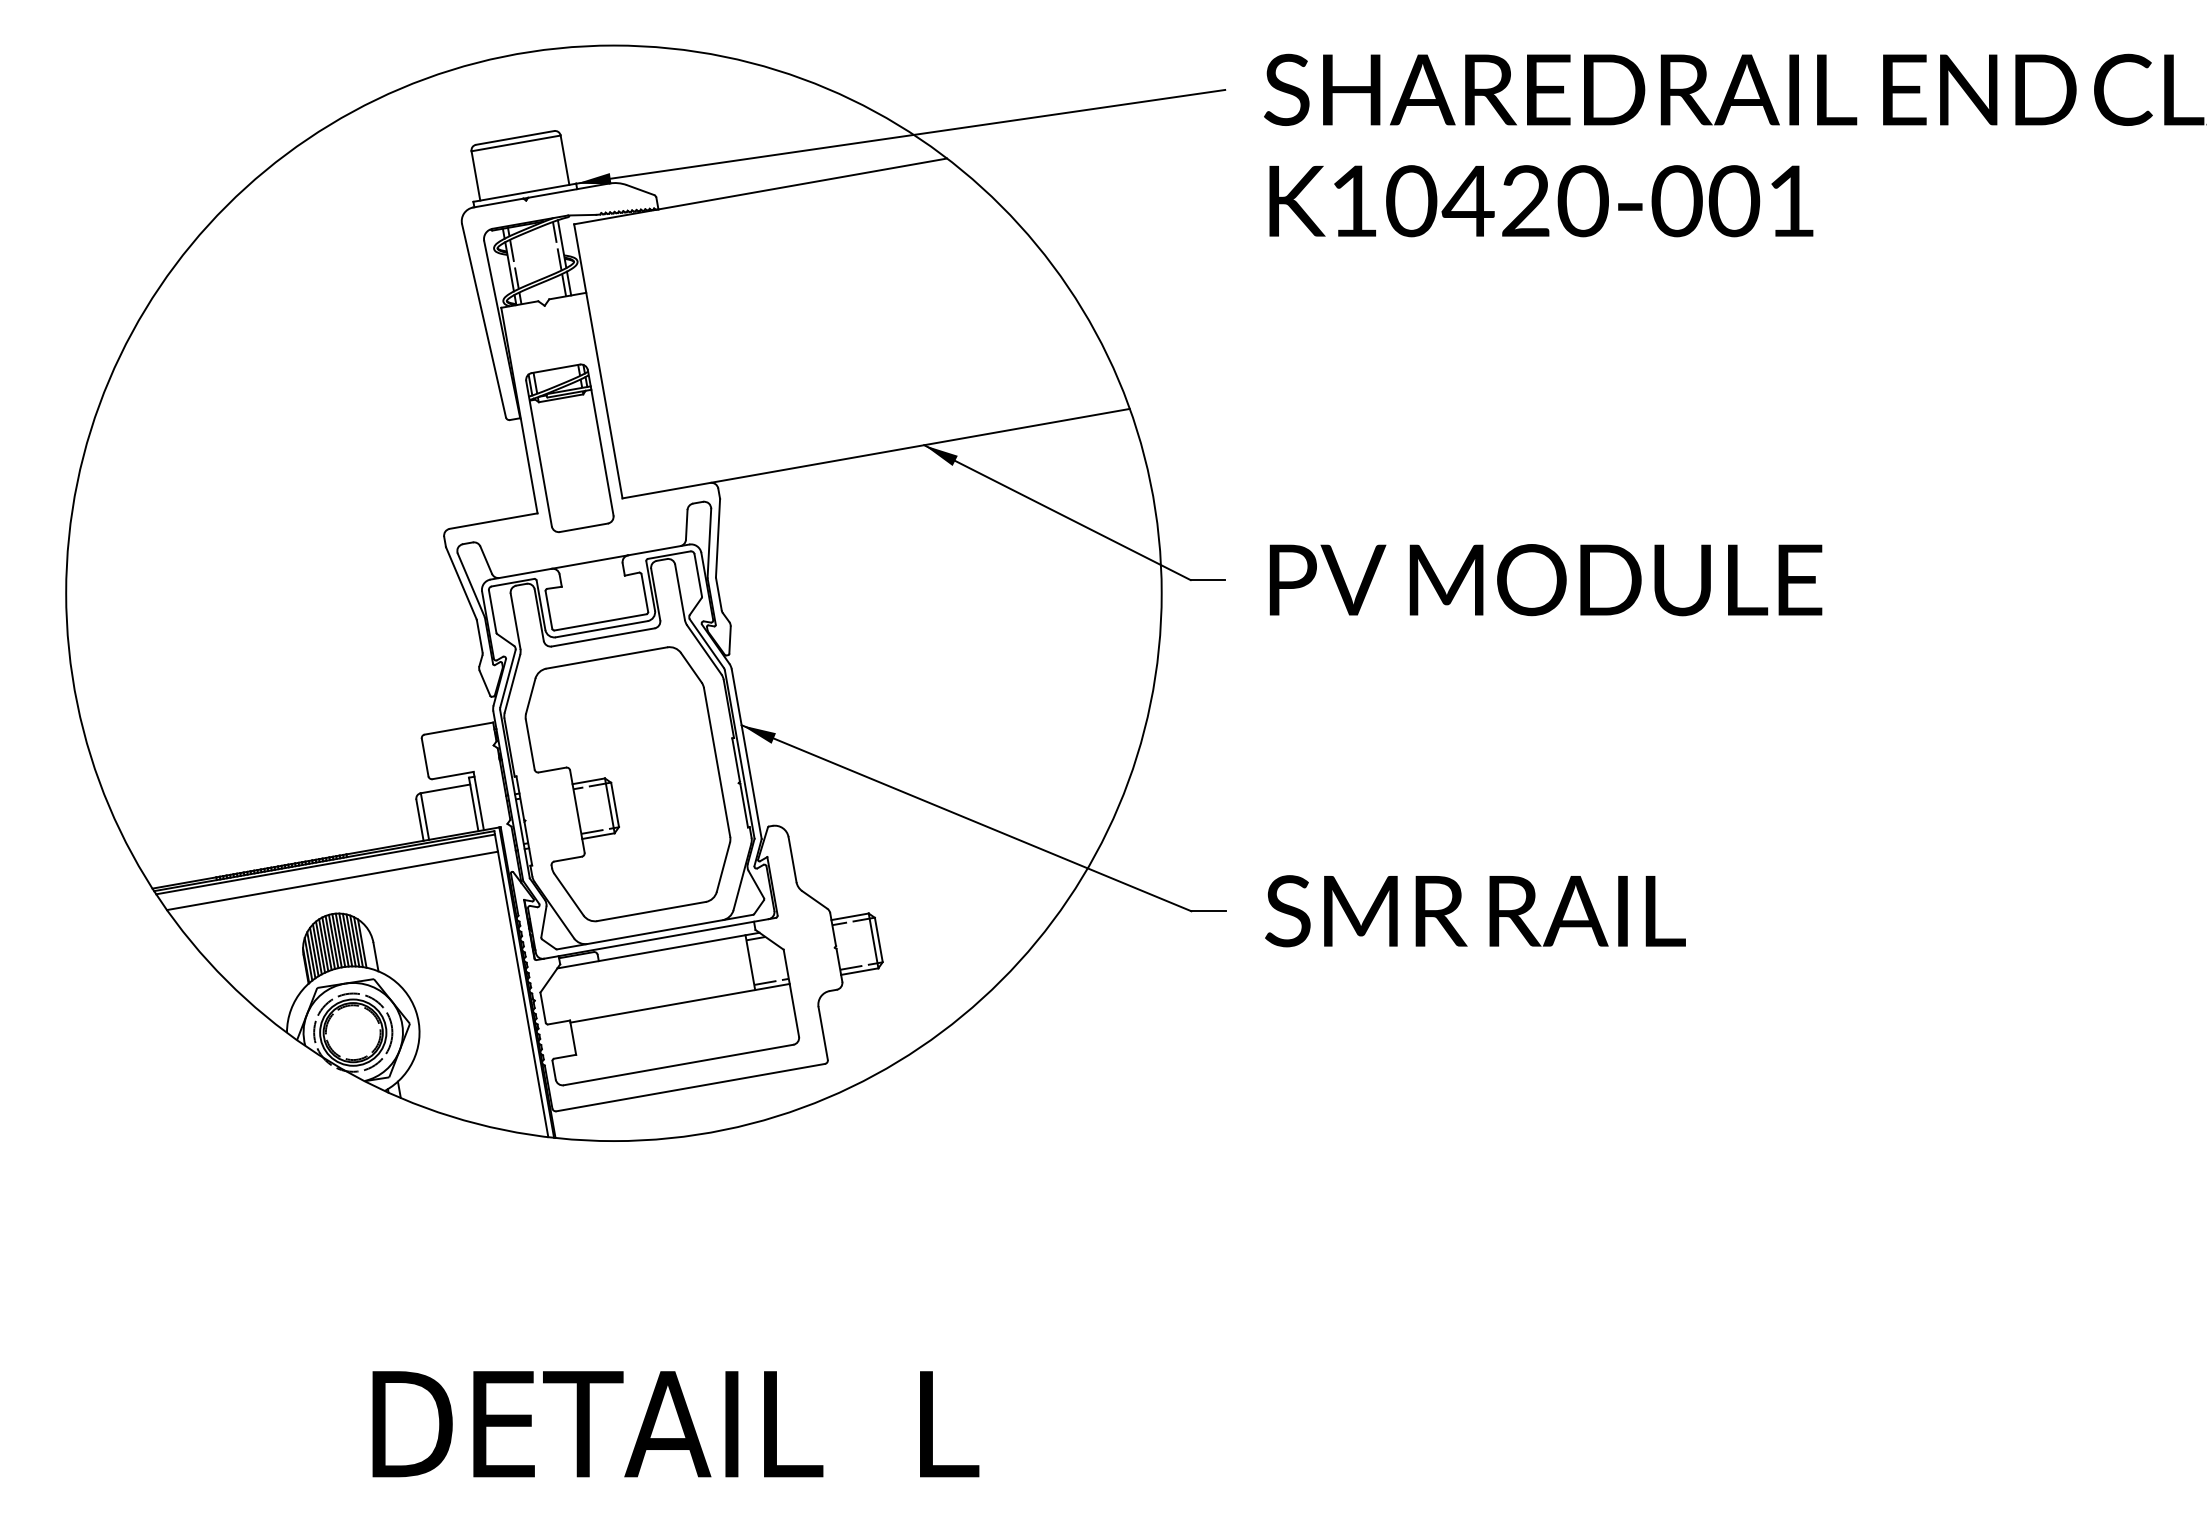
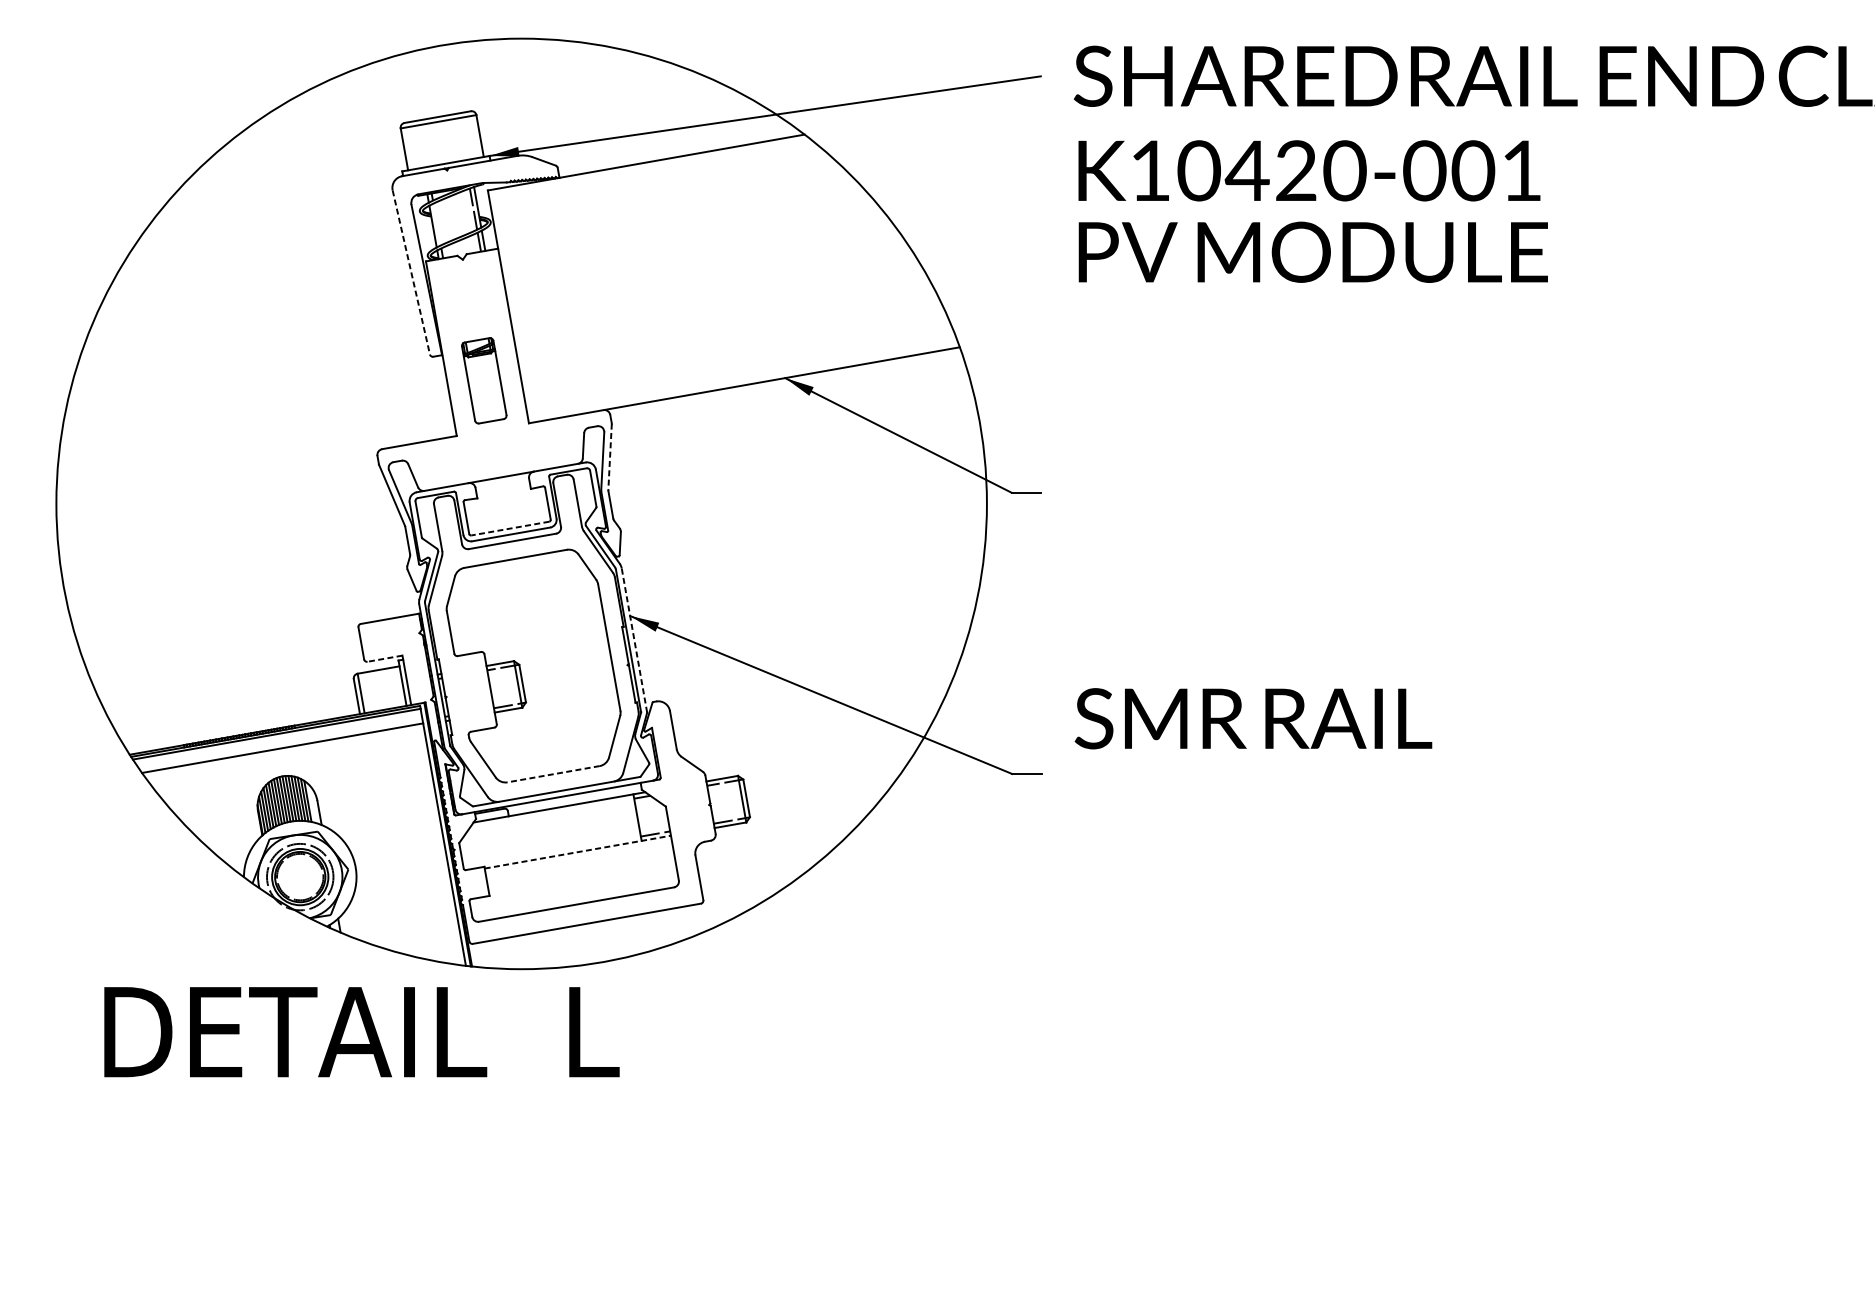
line: (514, 264) -> (437, 224), removed
line: (484, 321) -> (411, 273), solid -> dashed
part: (569, 448) -> (483, 380), size x0.6
line: (718, 538) -> (610, 457), solid -> dashed
text: (1545, 580) -> (1312, 252), moved
line: (600, 622) -> (510, 528), solid -> dashed
line: (746, 753) -> (634, 639), solid -> dashed
line: (453, 775) -> (385, 658), solid -> dashed
line: (651, 911) -> (553, 774), solid -> dashed
text: (1475, 911) -> (1253, 718), moved
line: (680, 1003) -> (578, 852), solid -> dashed
text: (675, 1424) -> (361, 1032), moved

